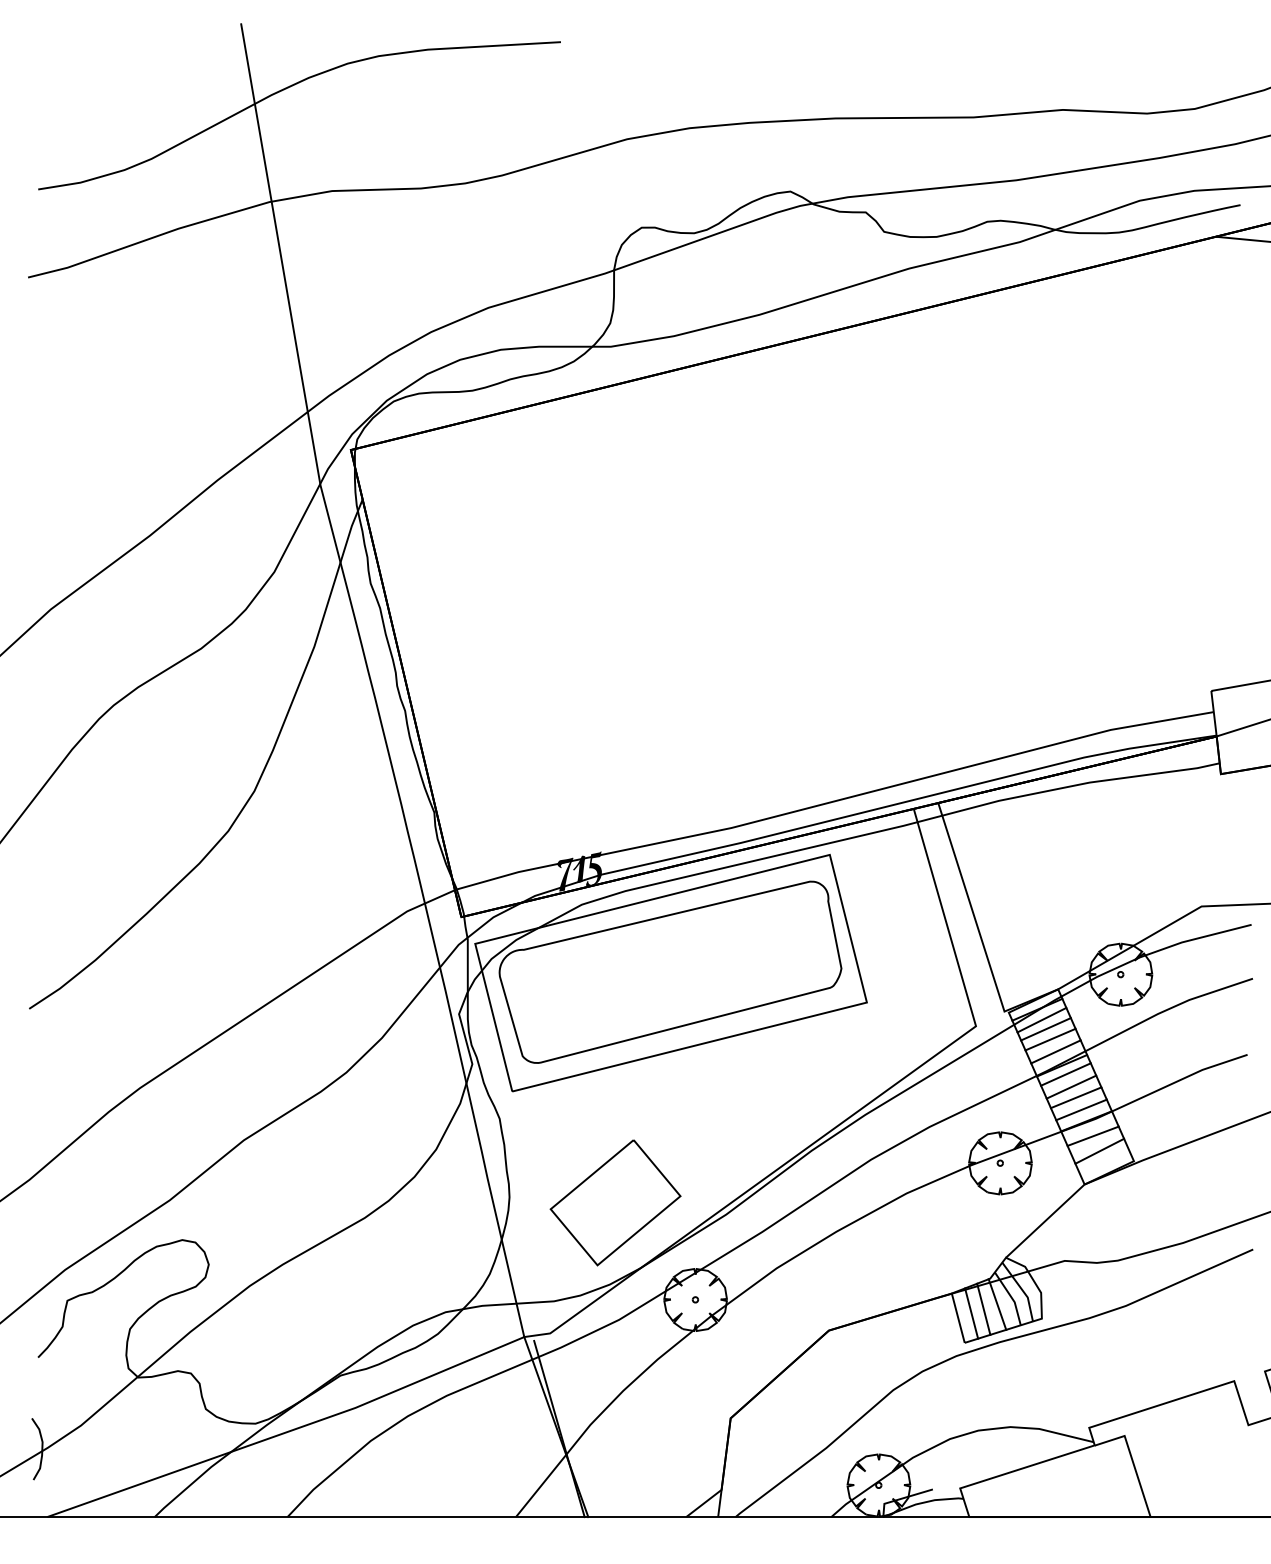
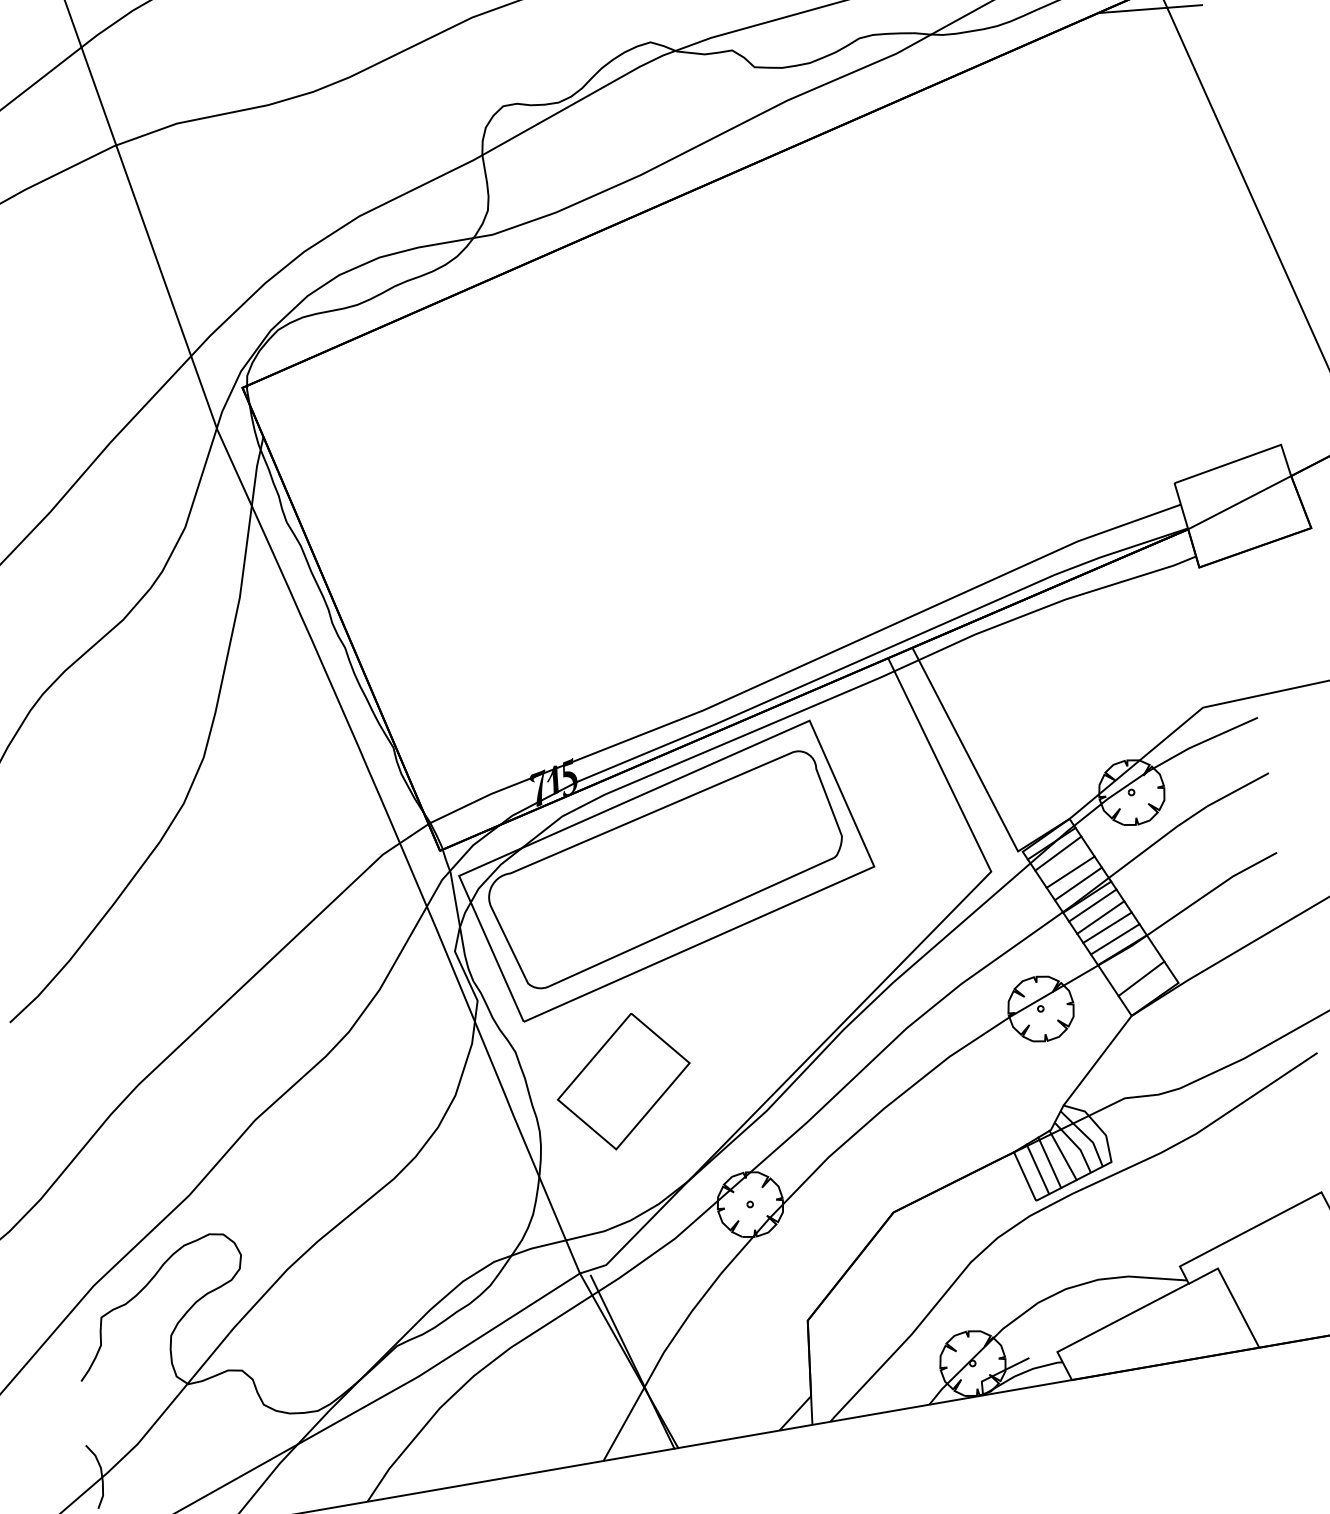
line: (1045, 1029) -> (1063, 862), removed
line: (1092, 1135) -> (1131, 963), removed
part: (615, 1202) -> (623, 1081), moved

